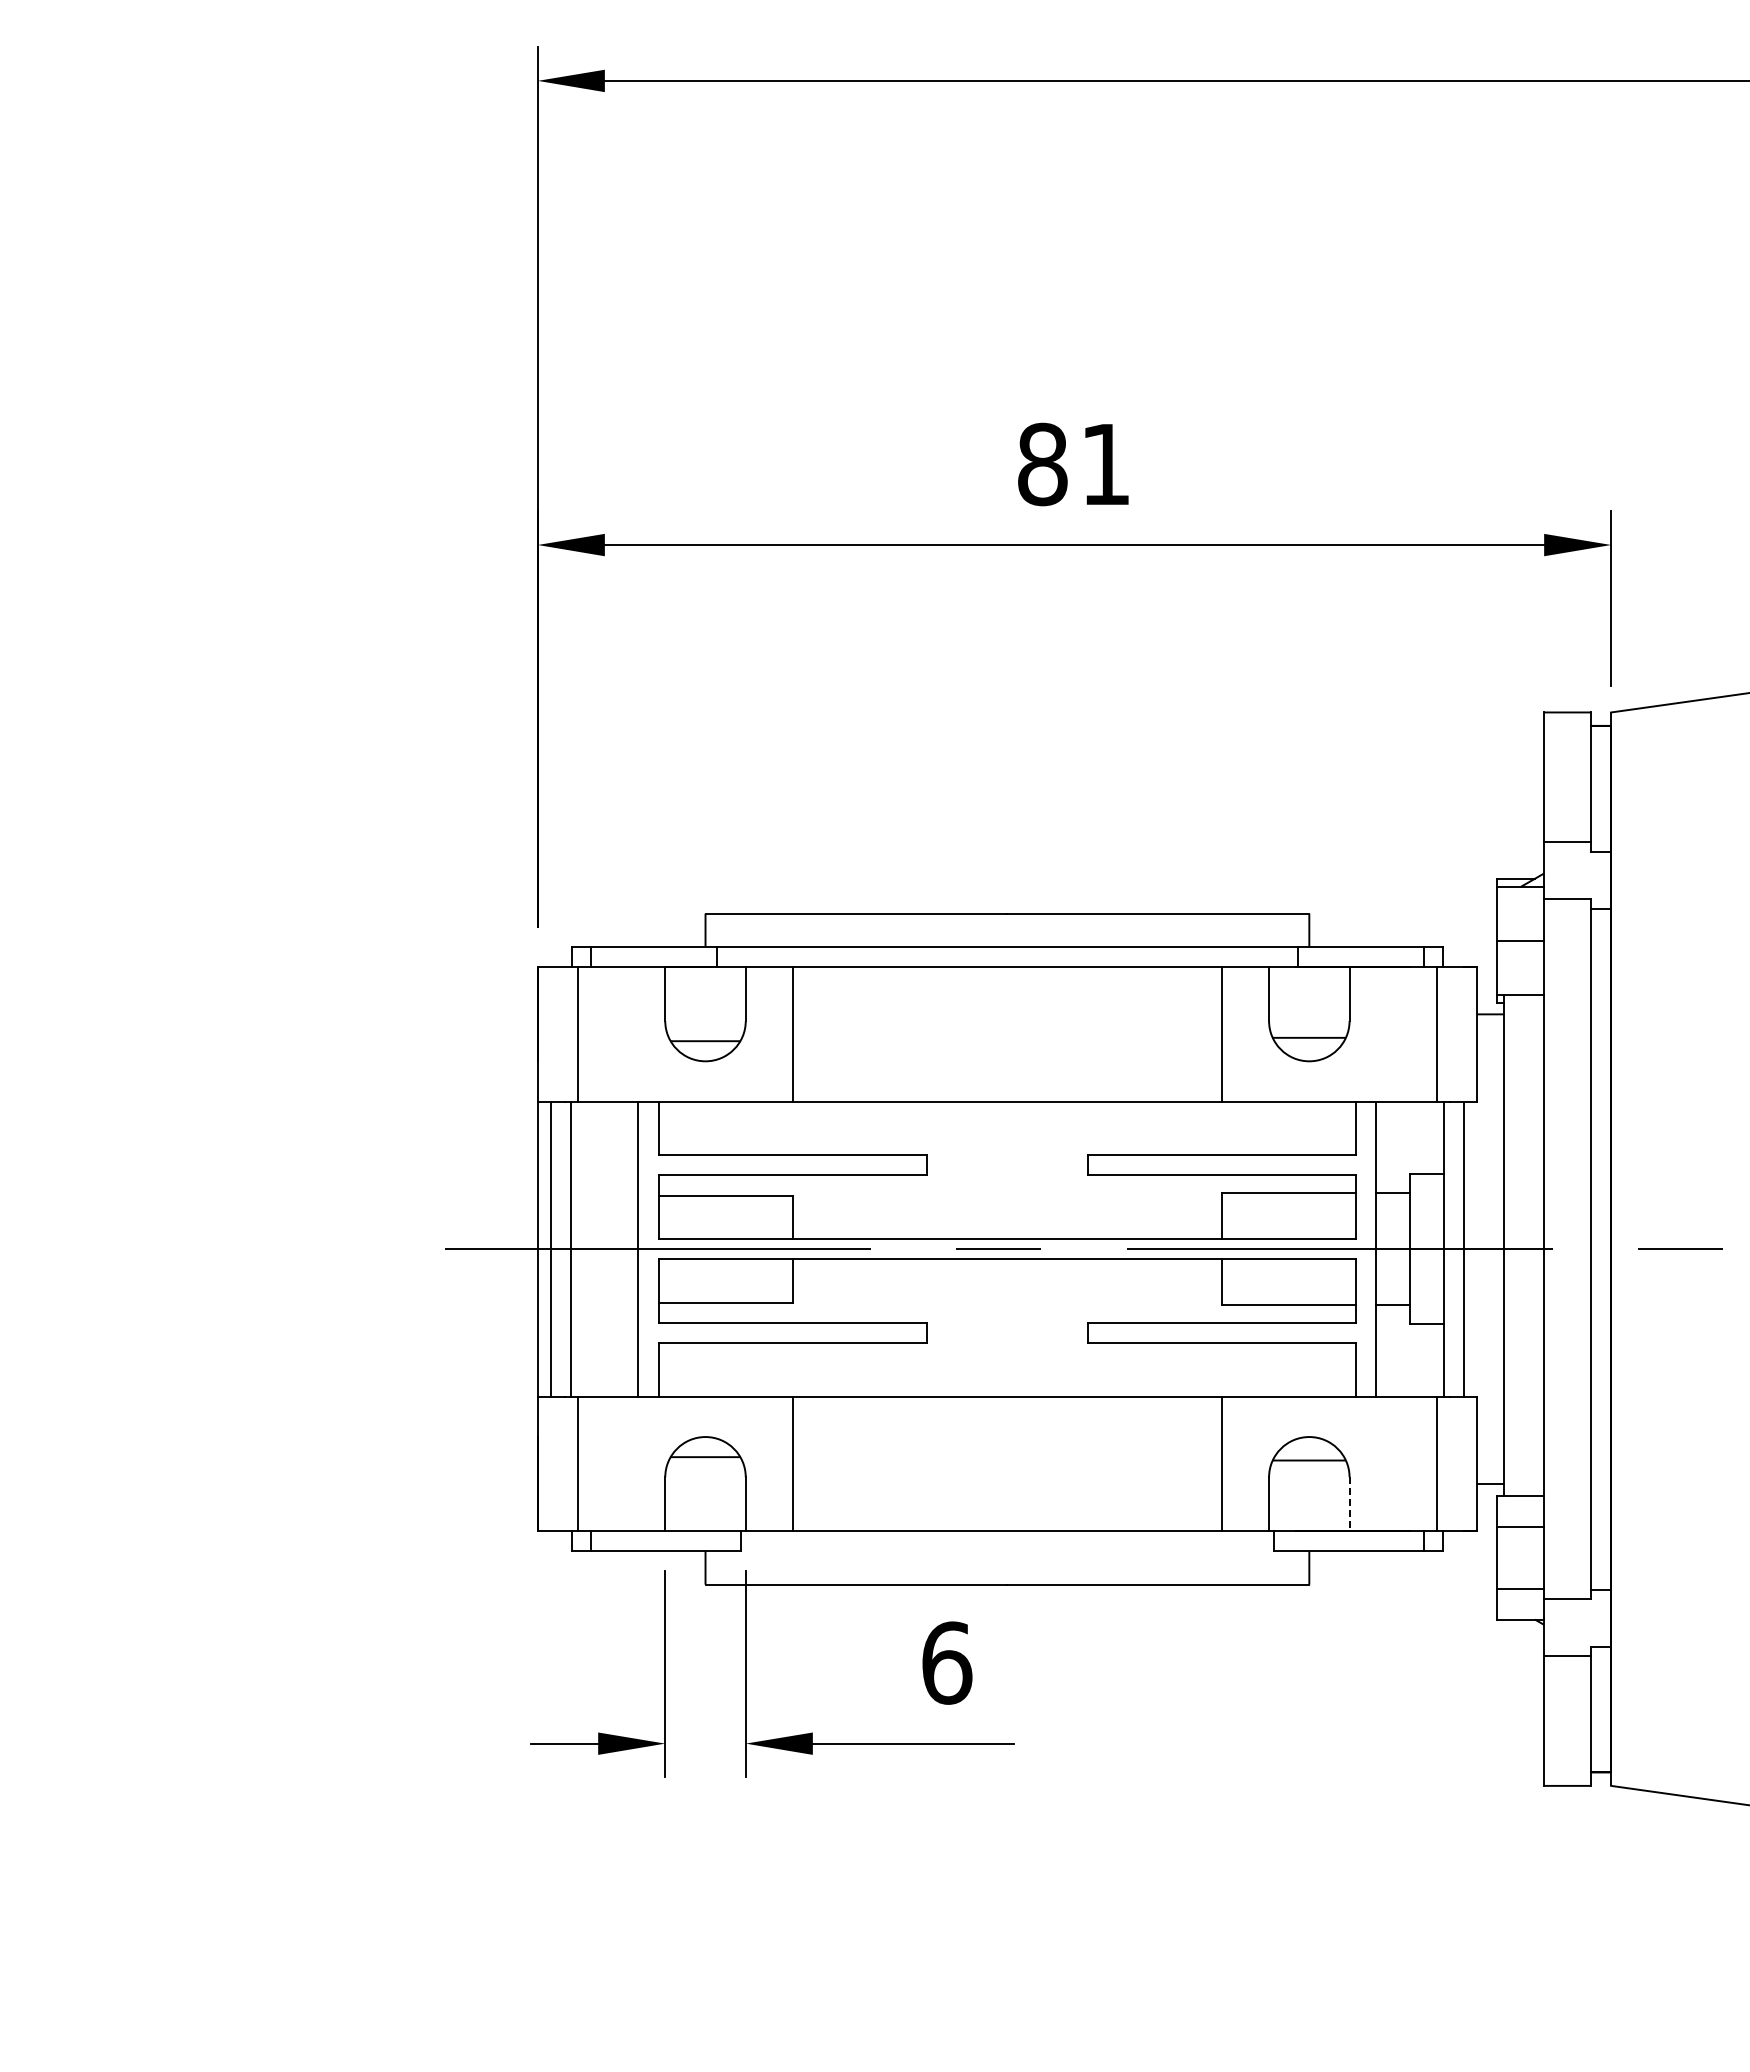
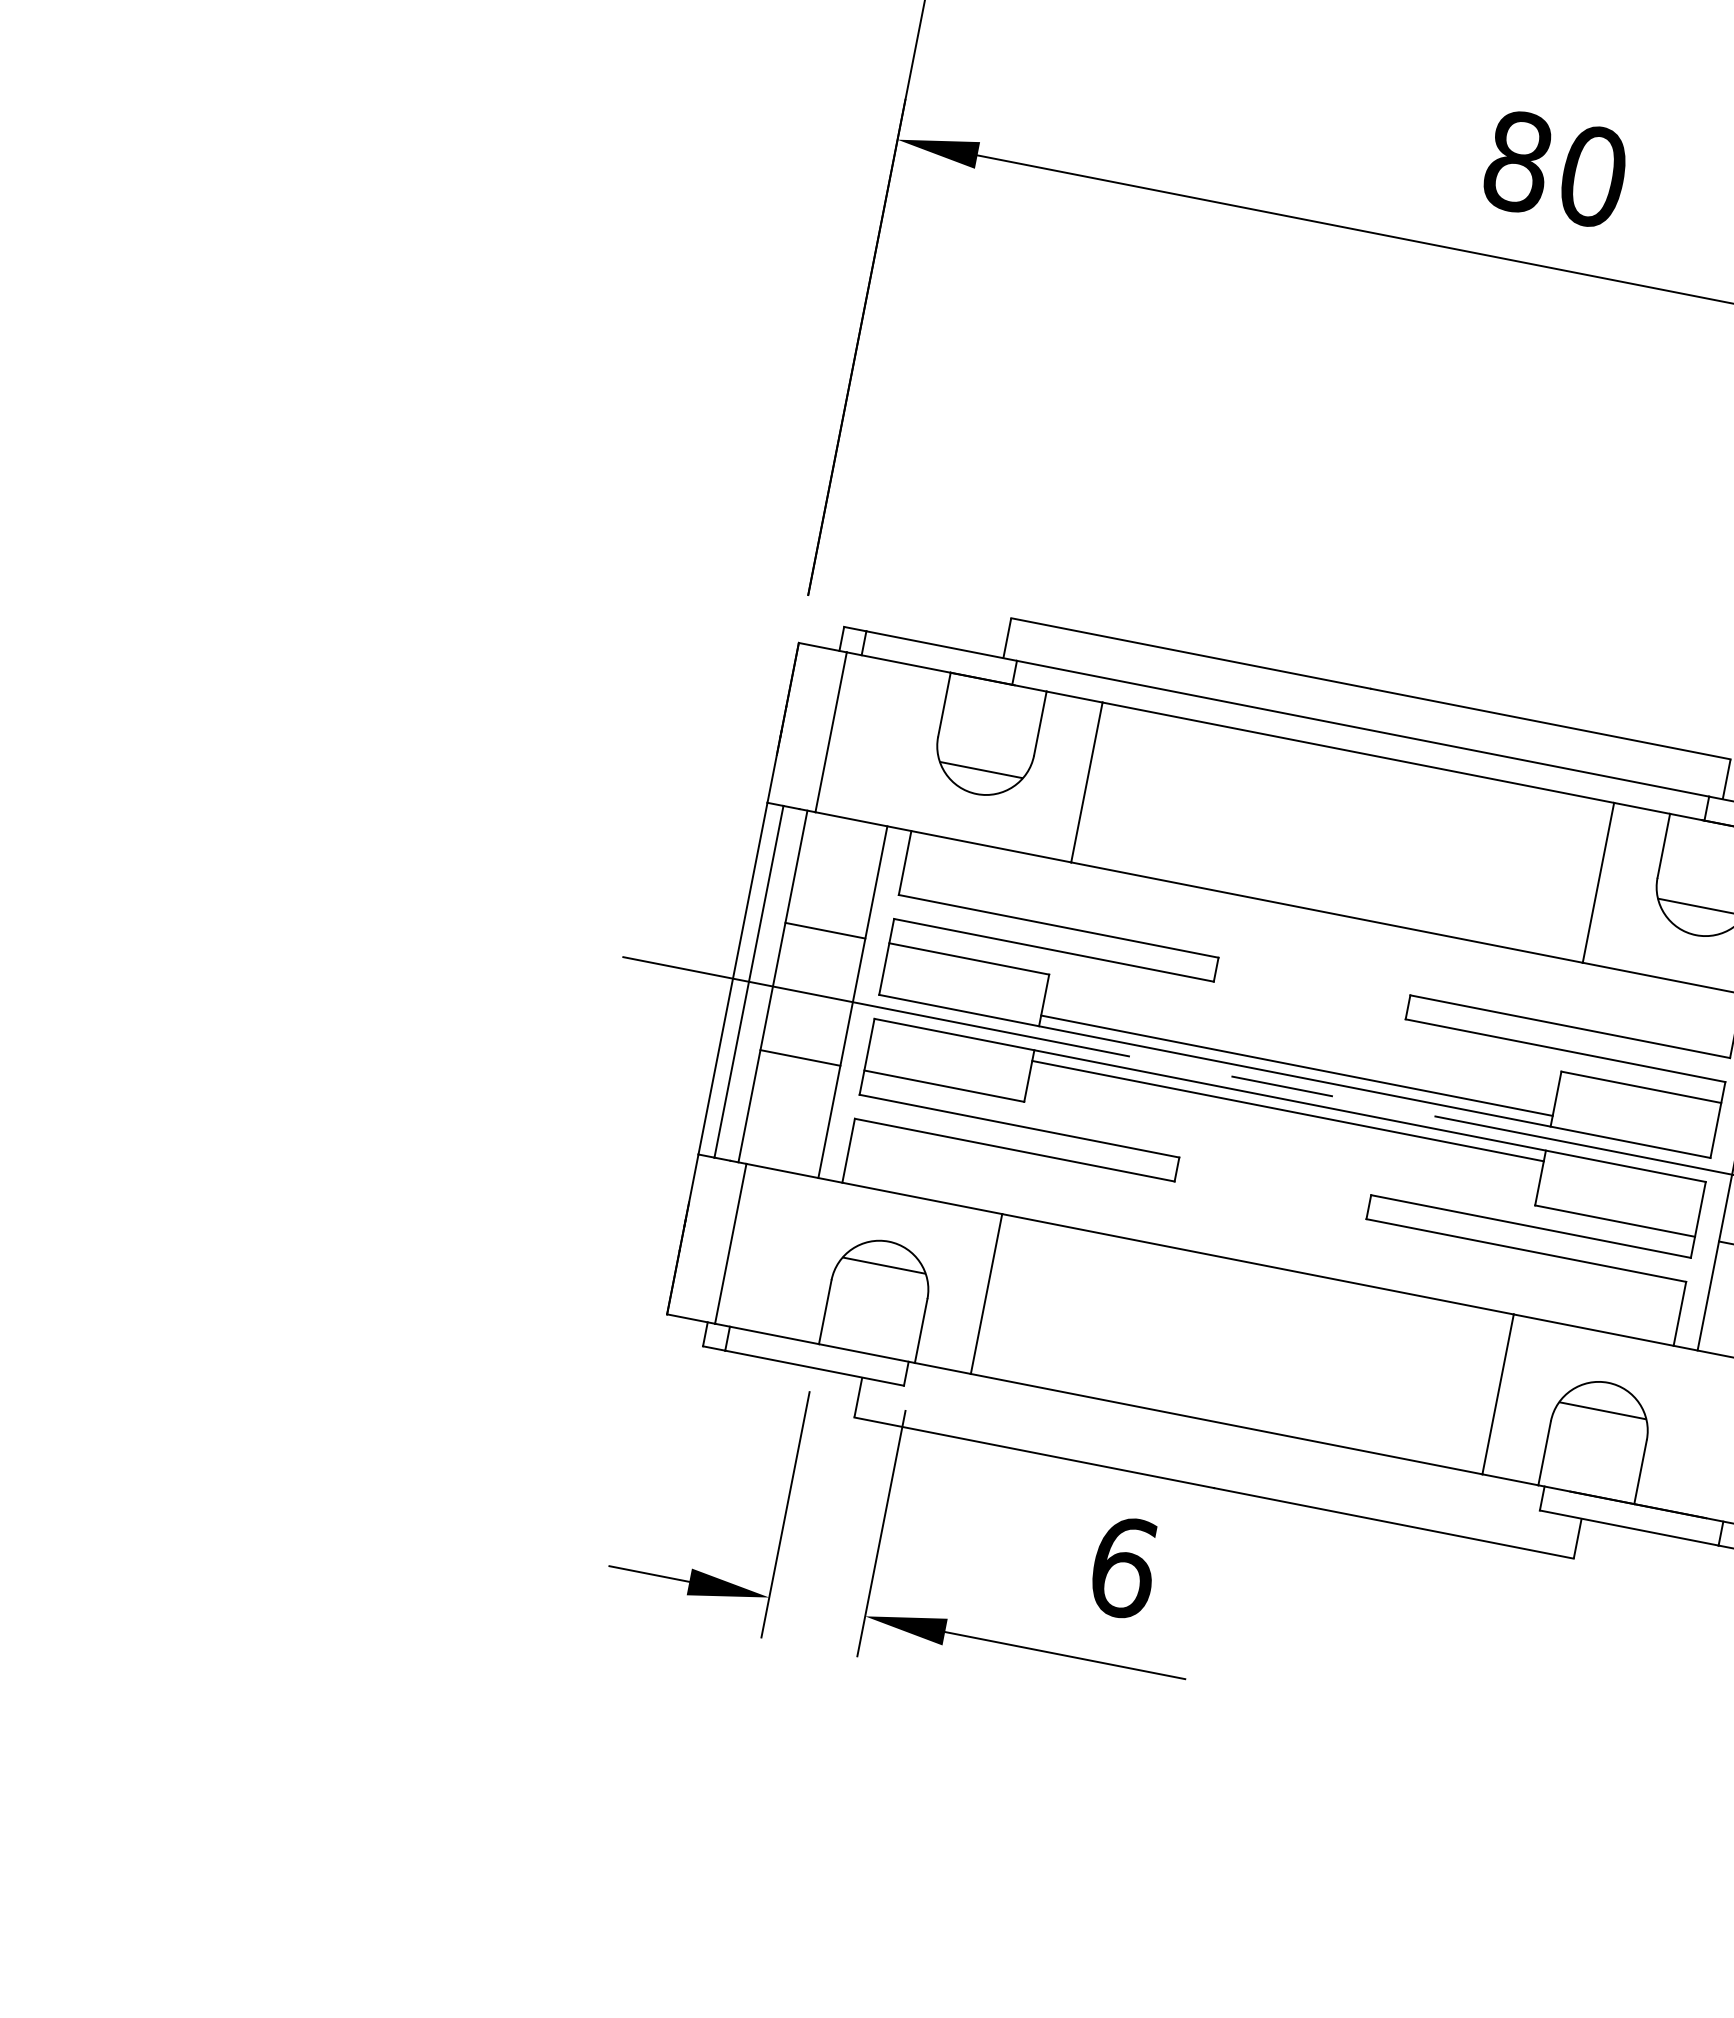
text: (1106, 464) -> (1593, 176), 81 -> 80
line: (604, 1195) -> (825, 930), added
line: (1007, 1230) -> (1296, 1066), added
line: (1007, 1268) -> (1288, 1111), added
line: (604, 1302) -> (800, 1057), added
line: (1349, 1504) -> (1640, 1472), dashed -> solid

